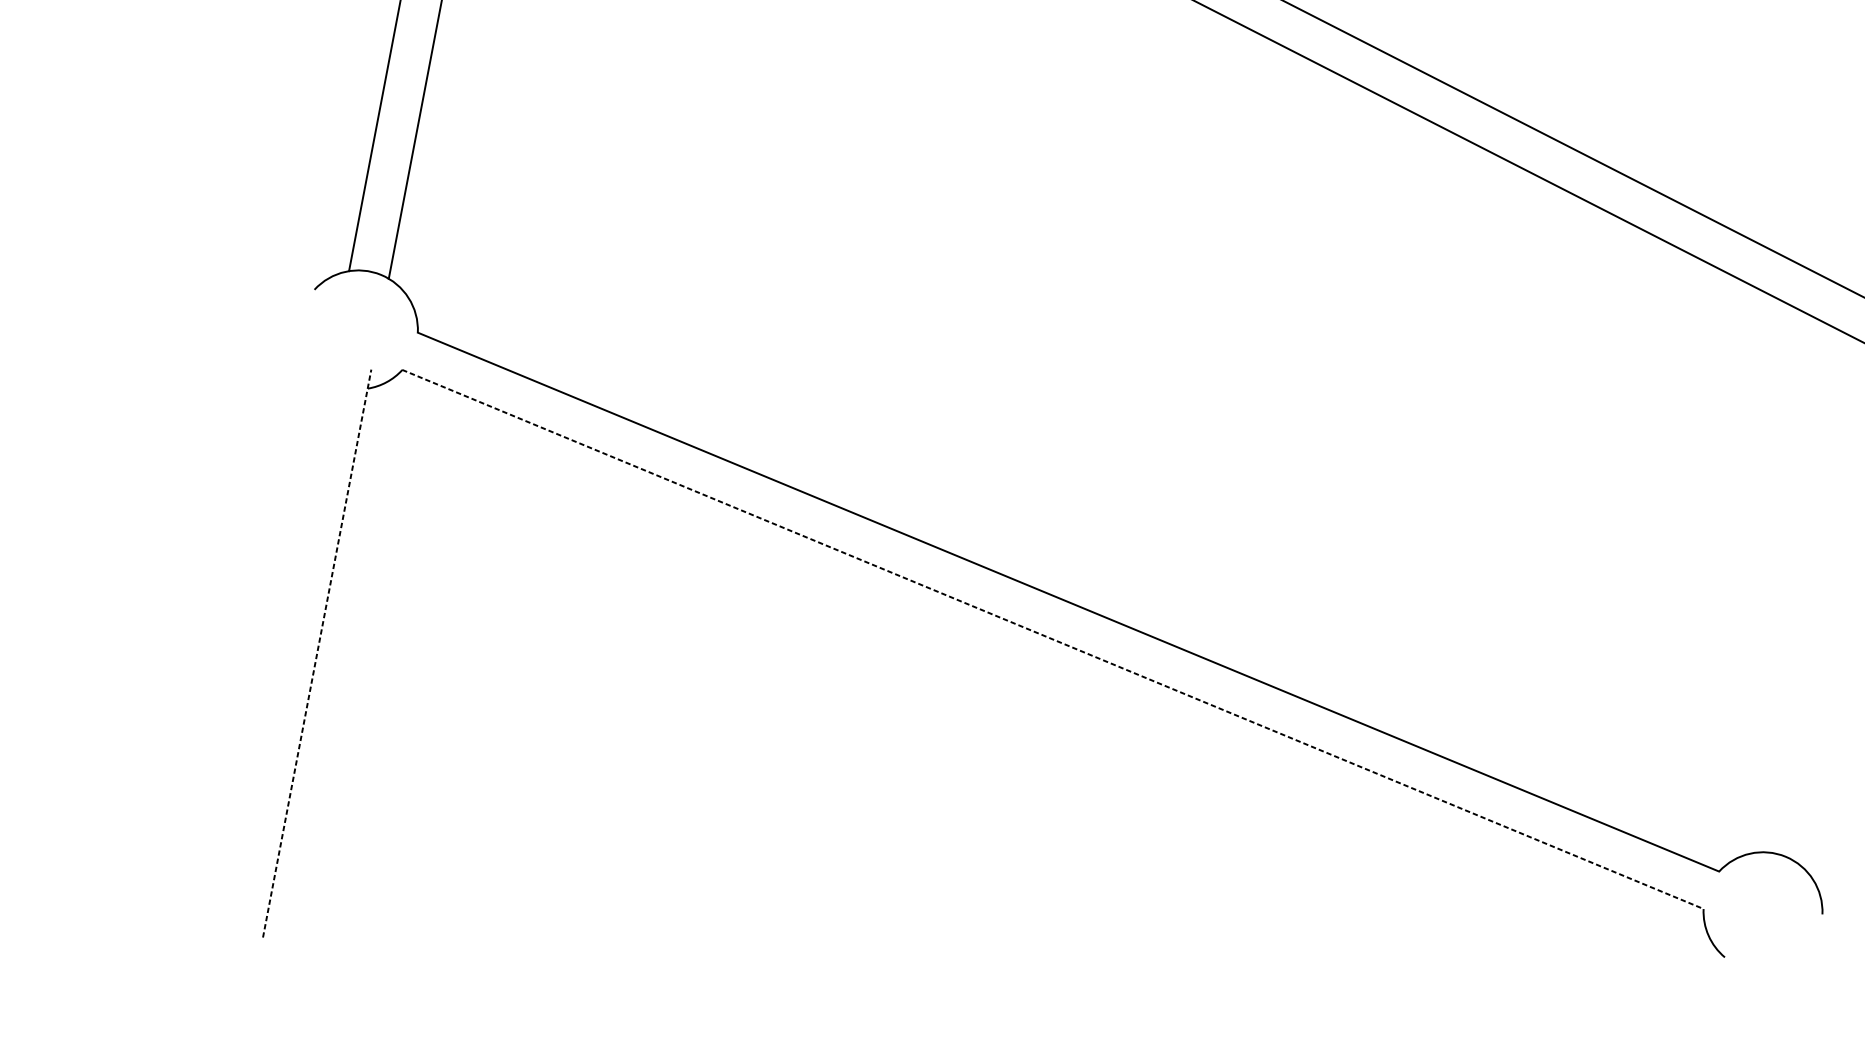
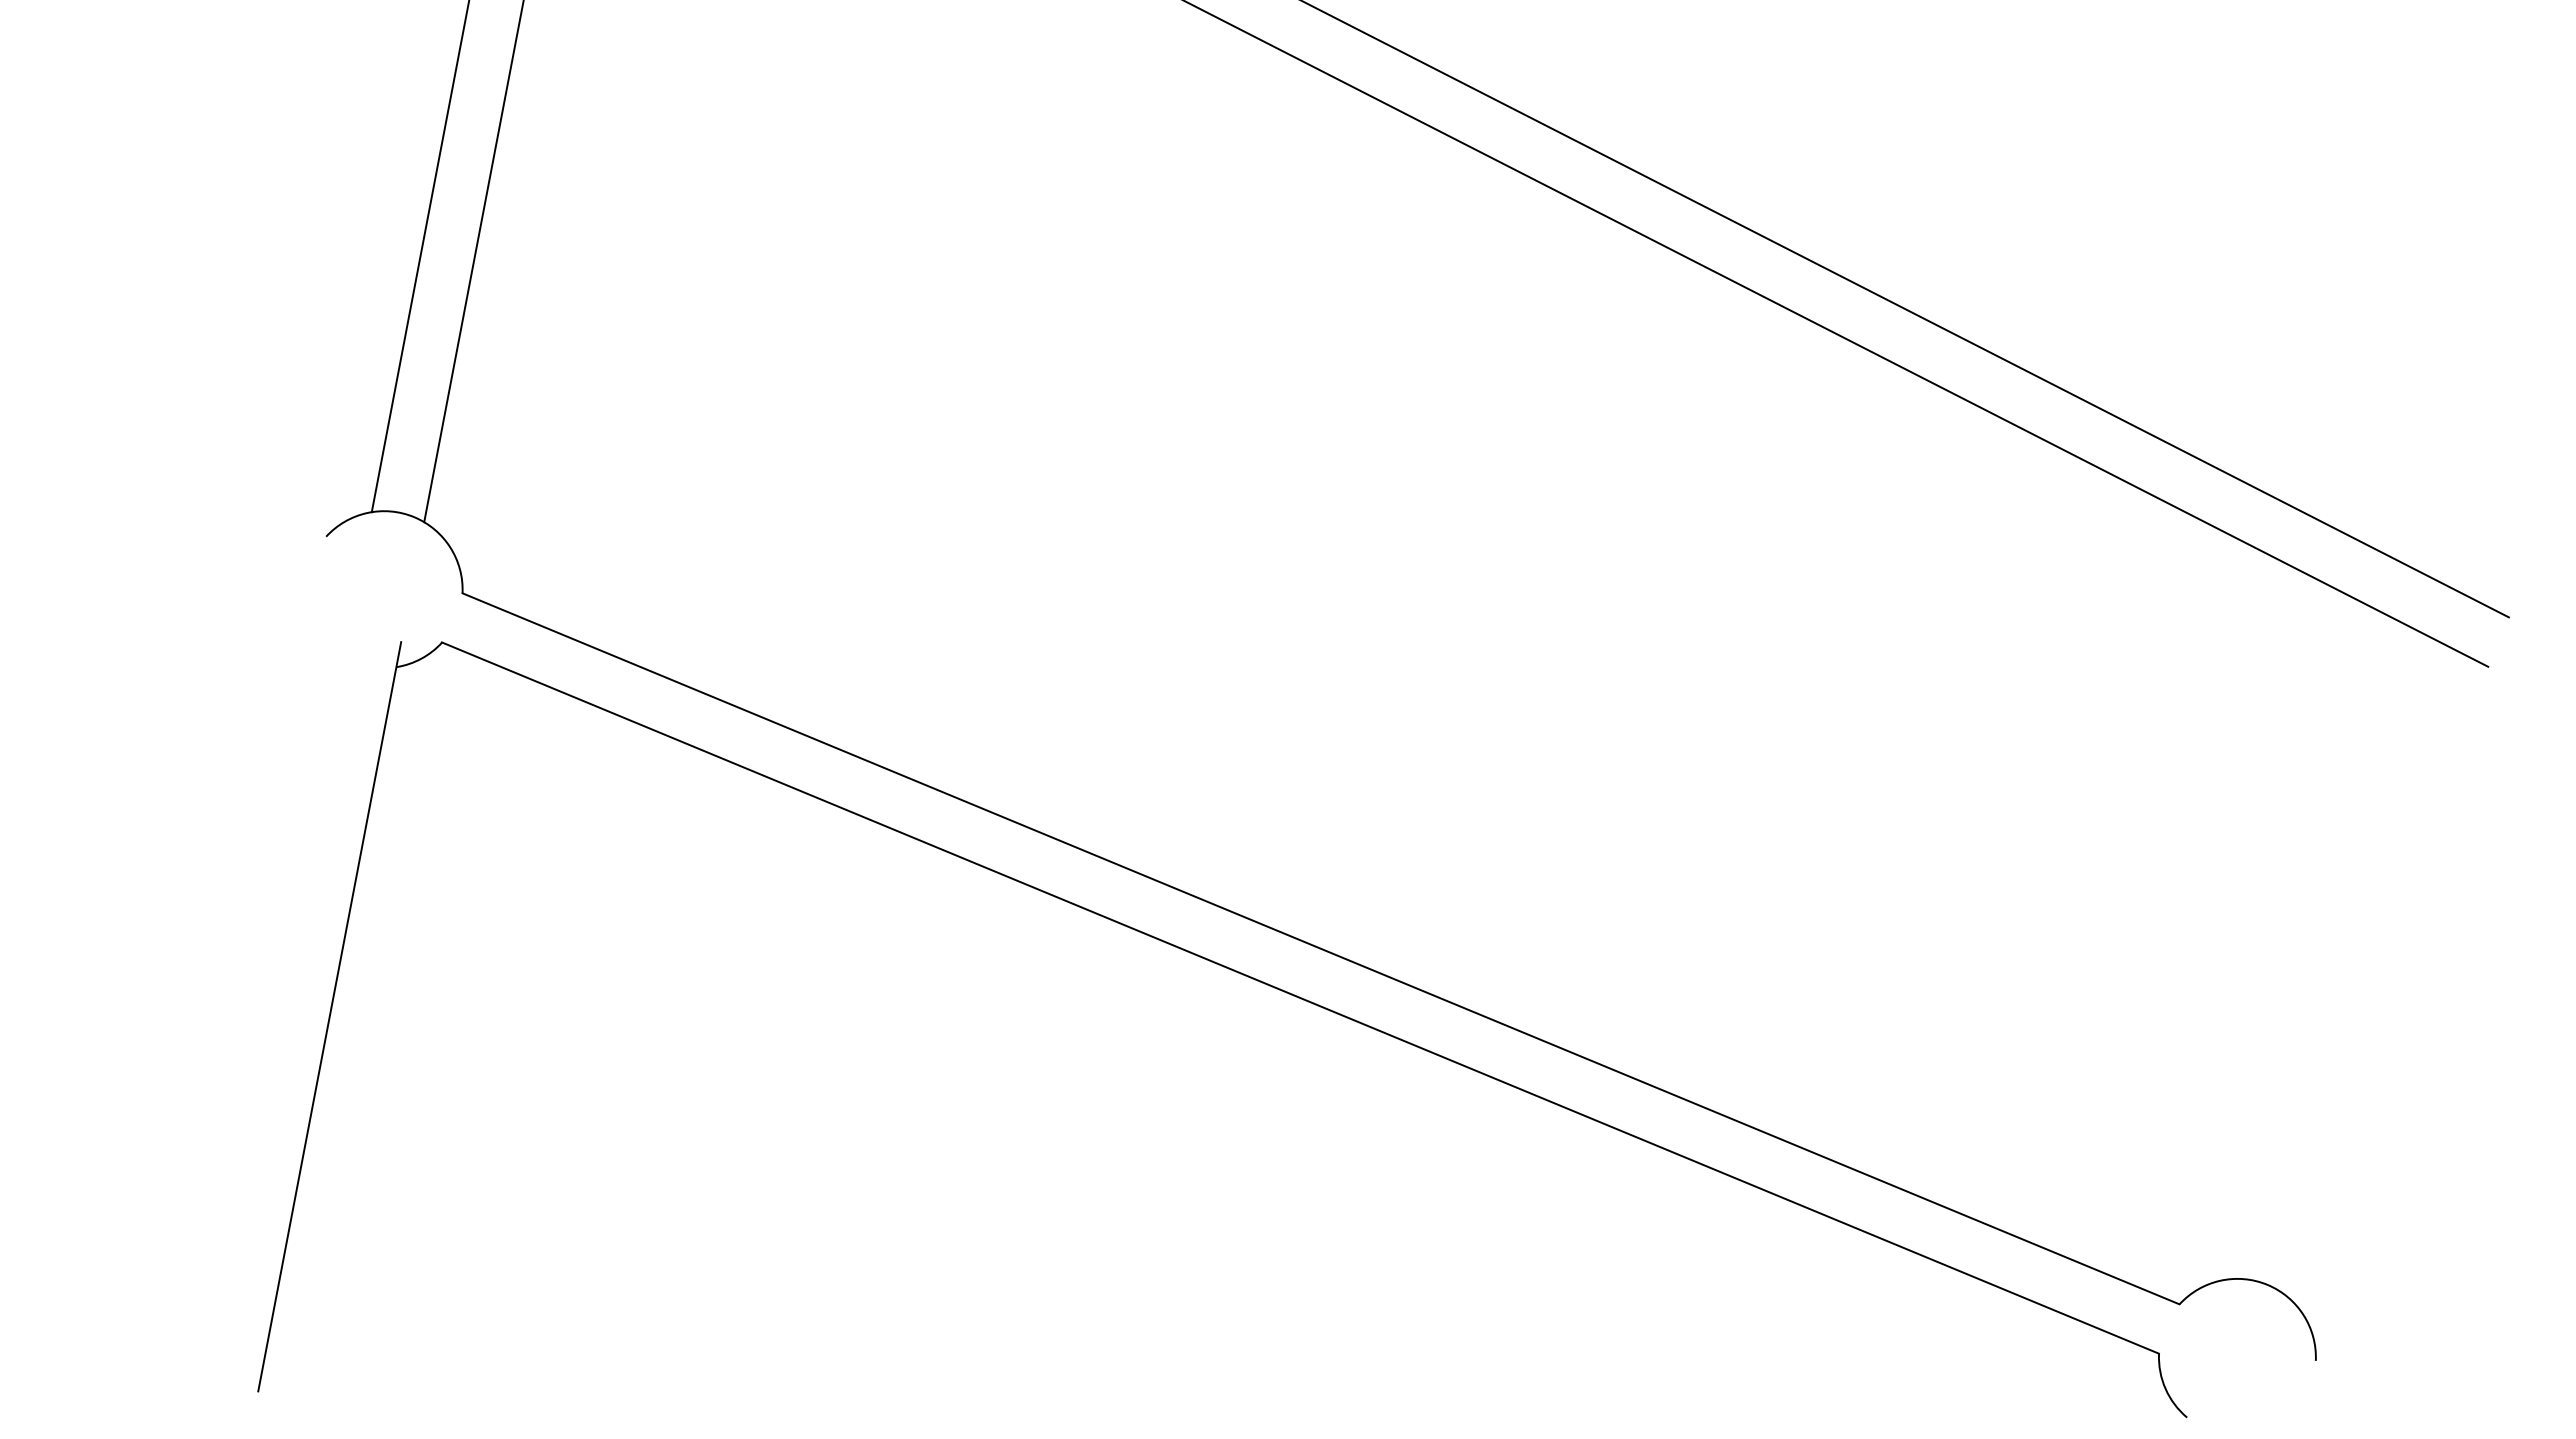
line: (1052, 639) -> (1300, 998), dashed -> solid
line: (317, 653) -> (329, 1016), dashed -> solid

